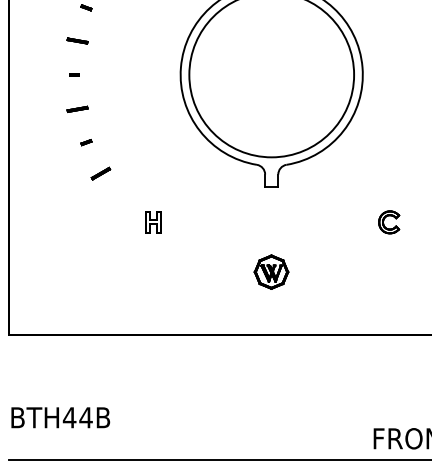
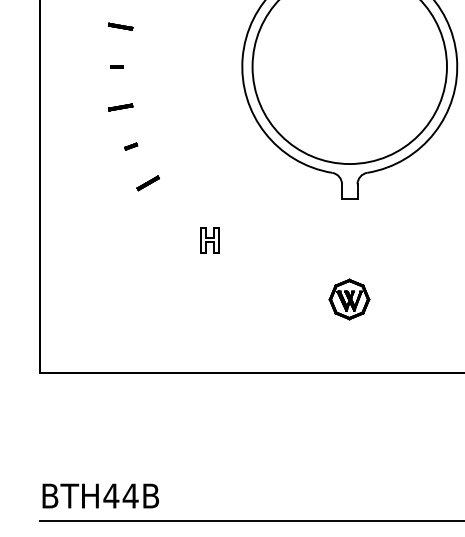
text: (60, 417) -> (100, 495), moved

